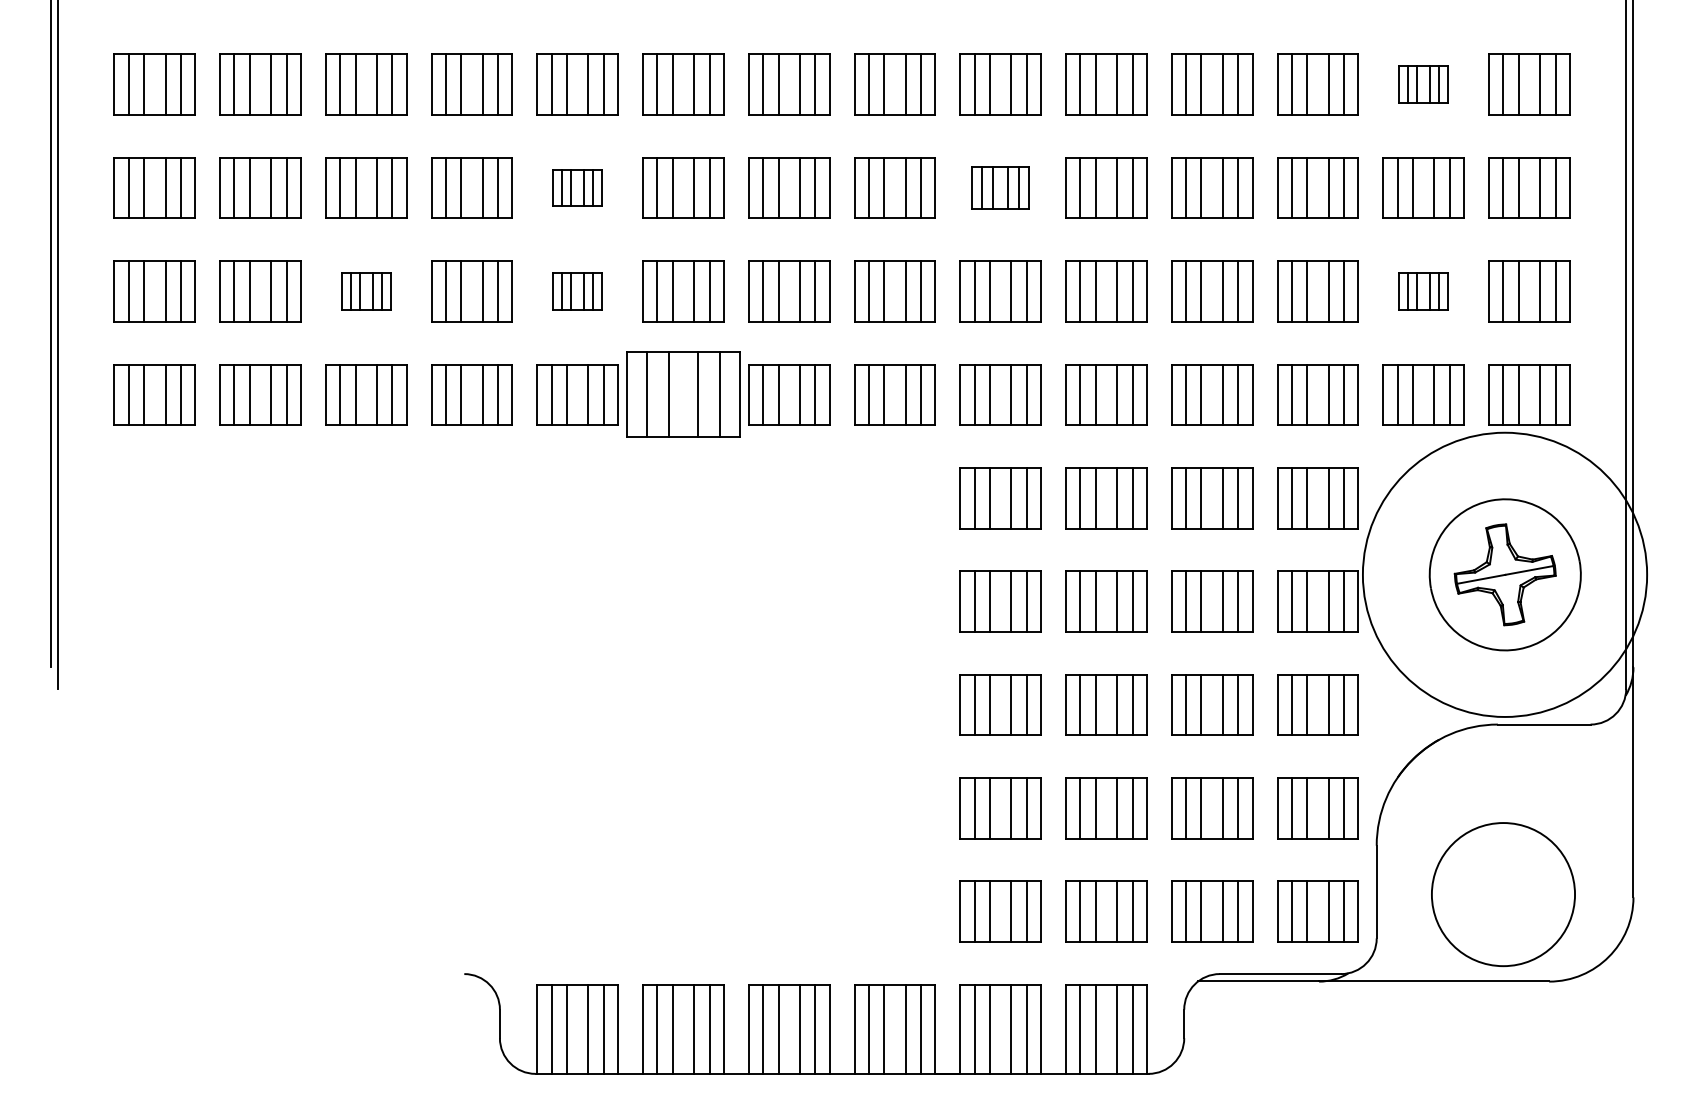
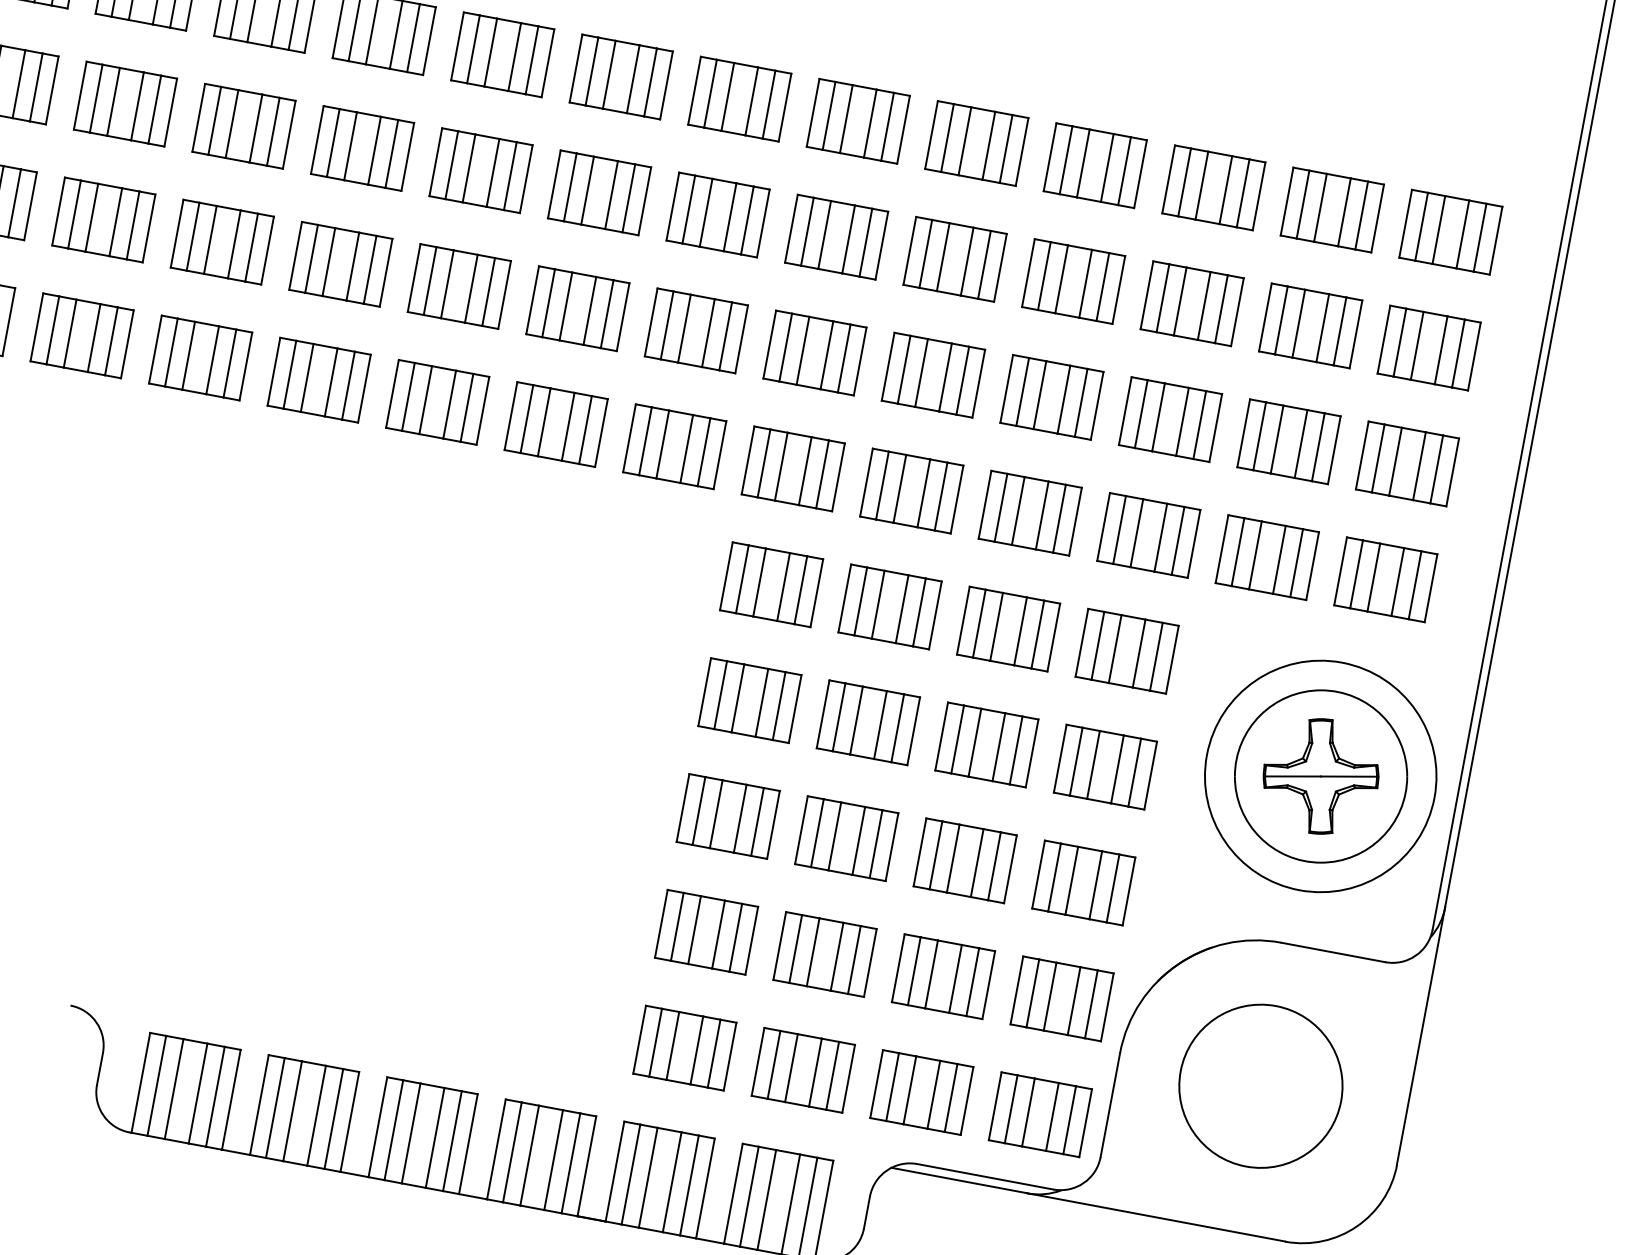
part: (1423, 84) -> (1332, 209), size x1.67
part: (577, 187) -> (362, 147), size x1.67
part: (1000, 187) -> (836, 236), size x1.43
part: (366, 291) -> (104, 220), size x1.67
part: (577, 291) -> (340, 264), size x1.67
part: (1423, 291) -> (1288, 441), size x1.67
part: (683, 394) -> (437, 401), size x0.71
circle: (1504, 574) -> (1320, 775), size x0.71
circle: (1503, 894) -> (1261, 1086), moved

